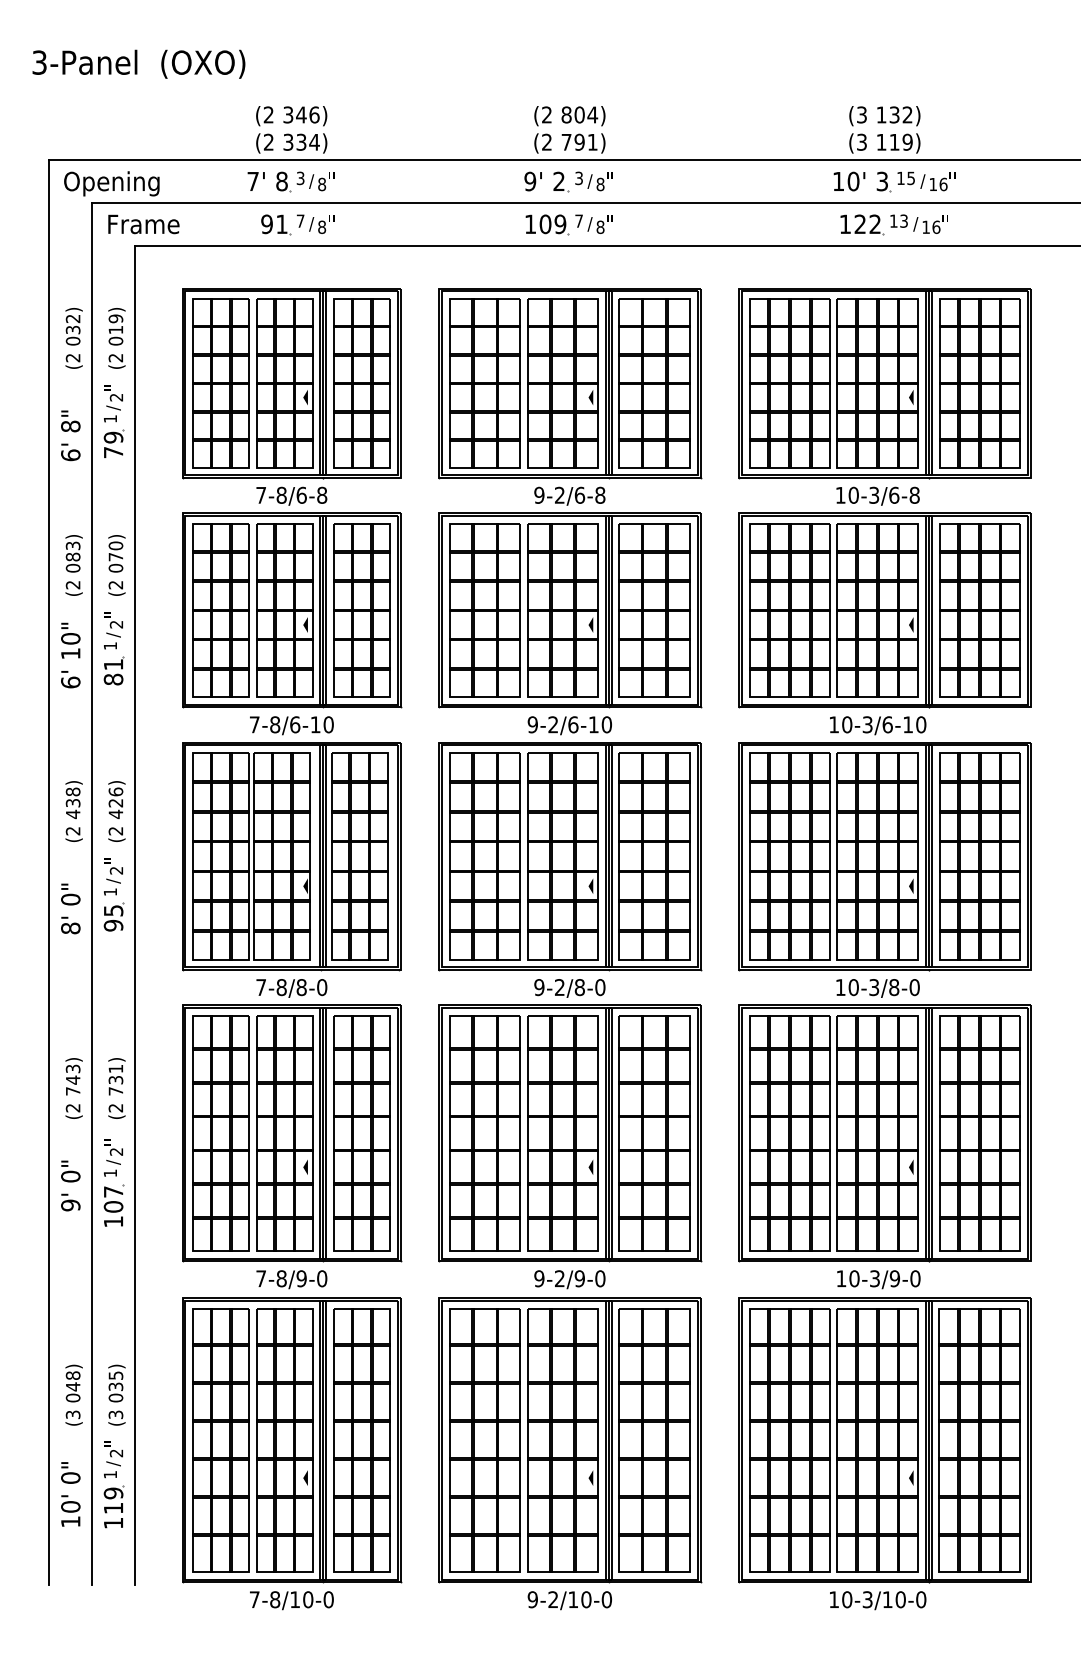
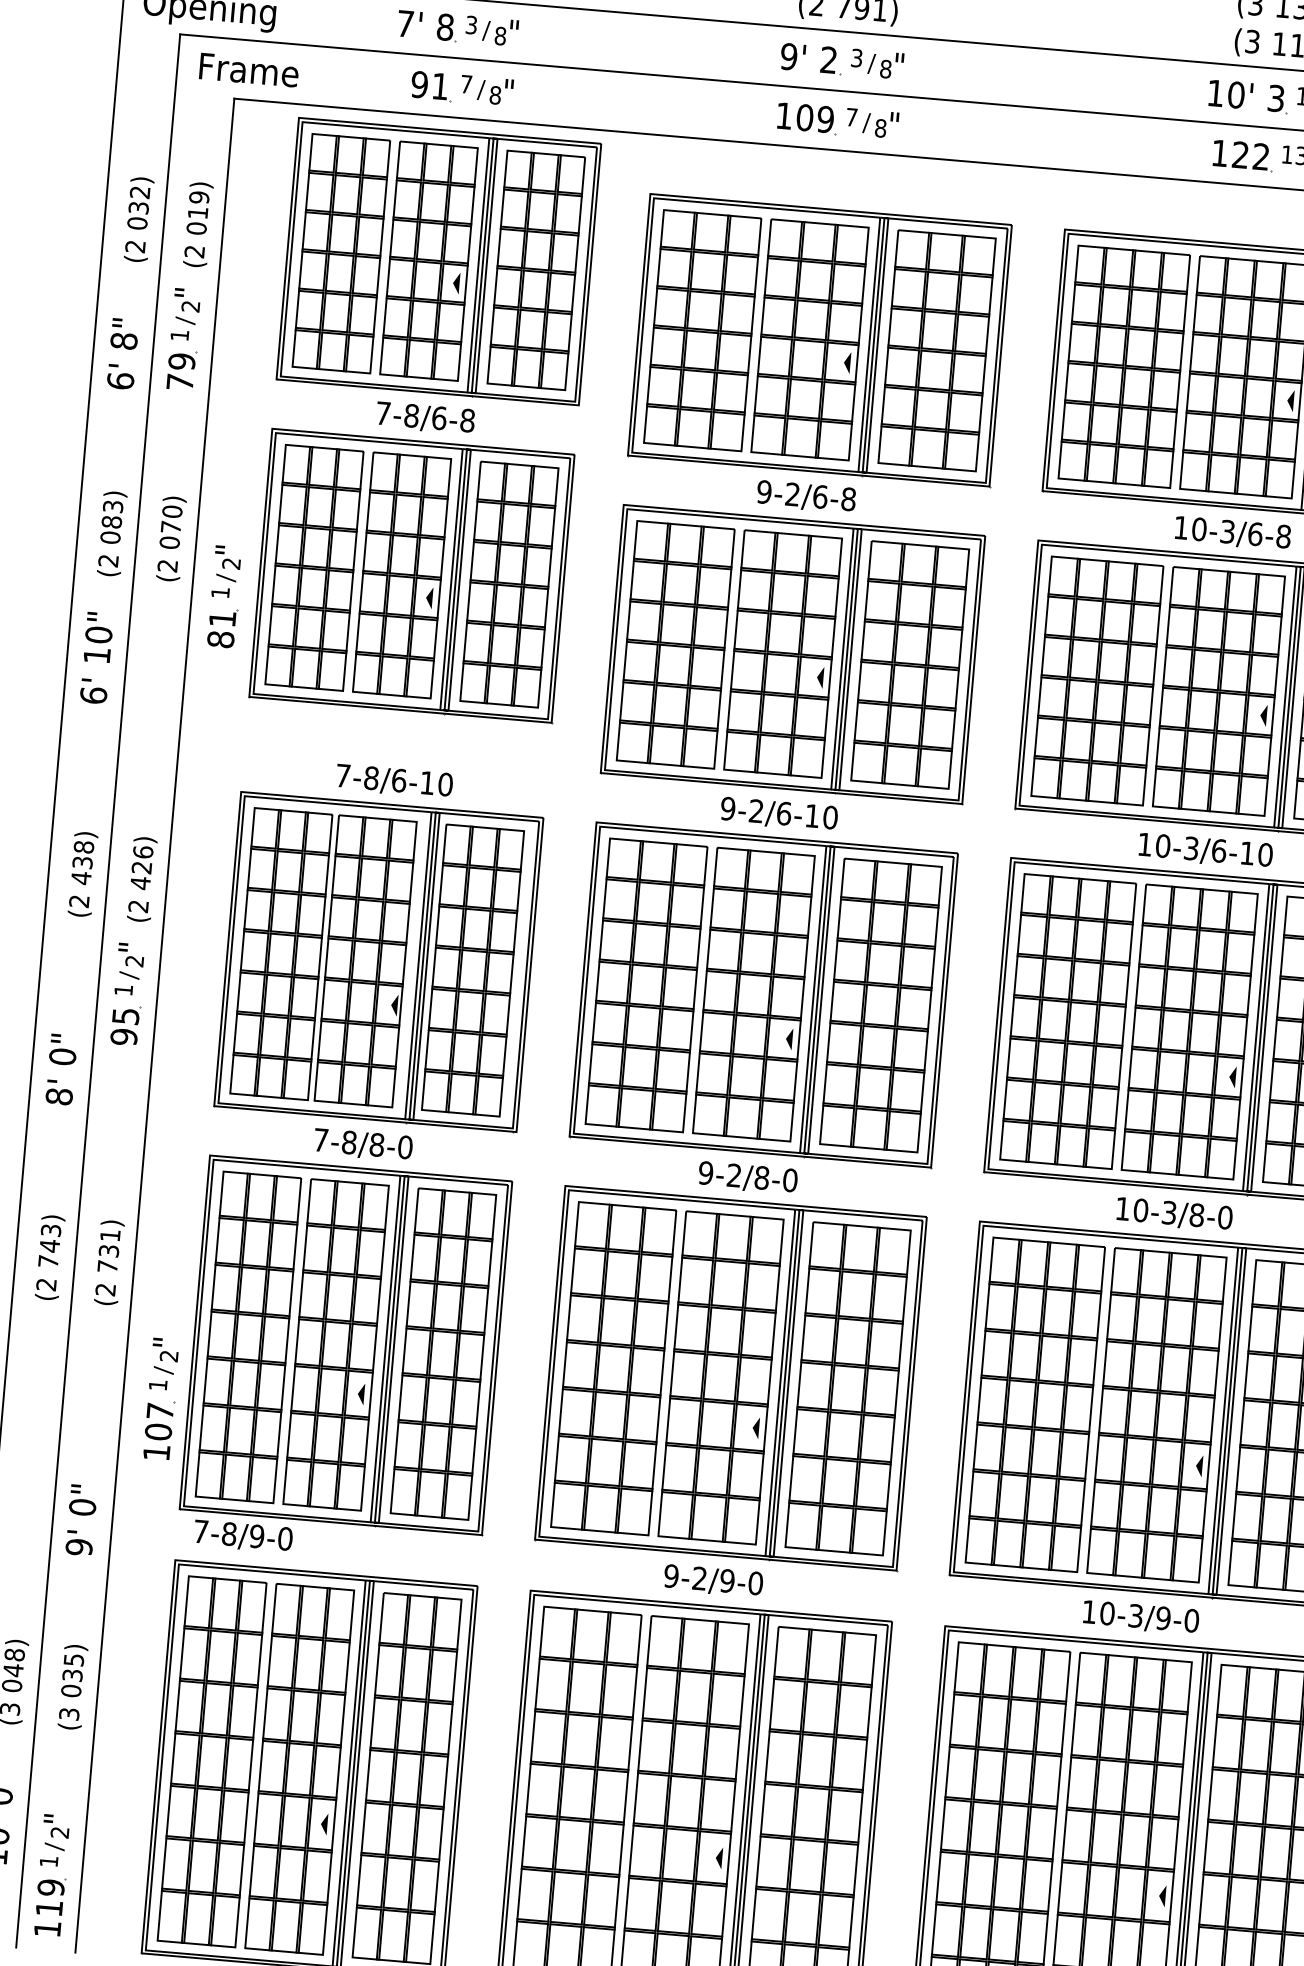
part: (292, 498) -> (426, 421), moved
part: (113, 648) -> (224, 596), moved
text: (70, 908) -> (61, 1069), moved
part: (115, 1176) -> (164, 1390), moved
text: (70, 1185) -> (81, 1519), moved
text: (291, 1279) -> (242, 1536), moved
part: (113, 1484) -> (52, 1875), moved

